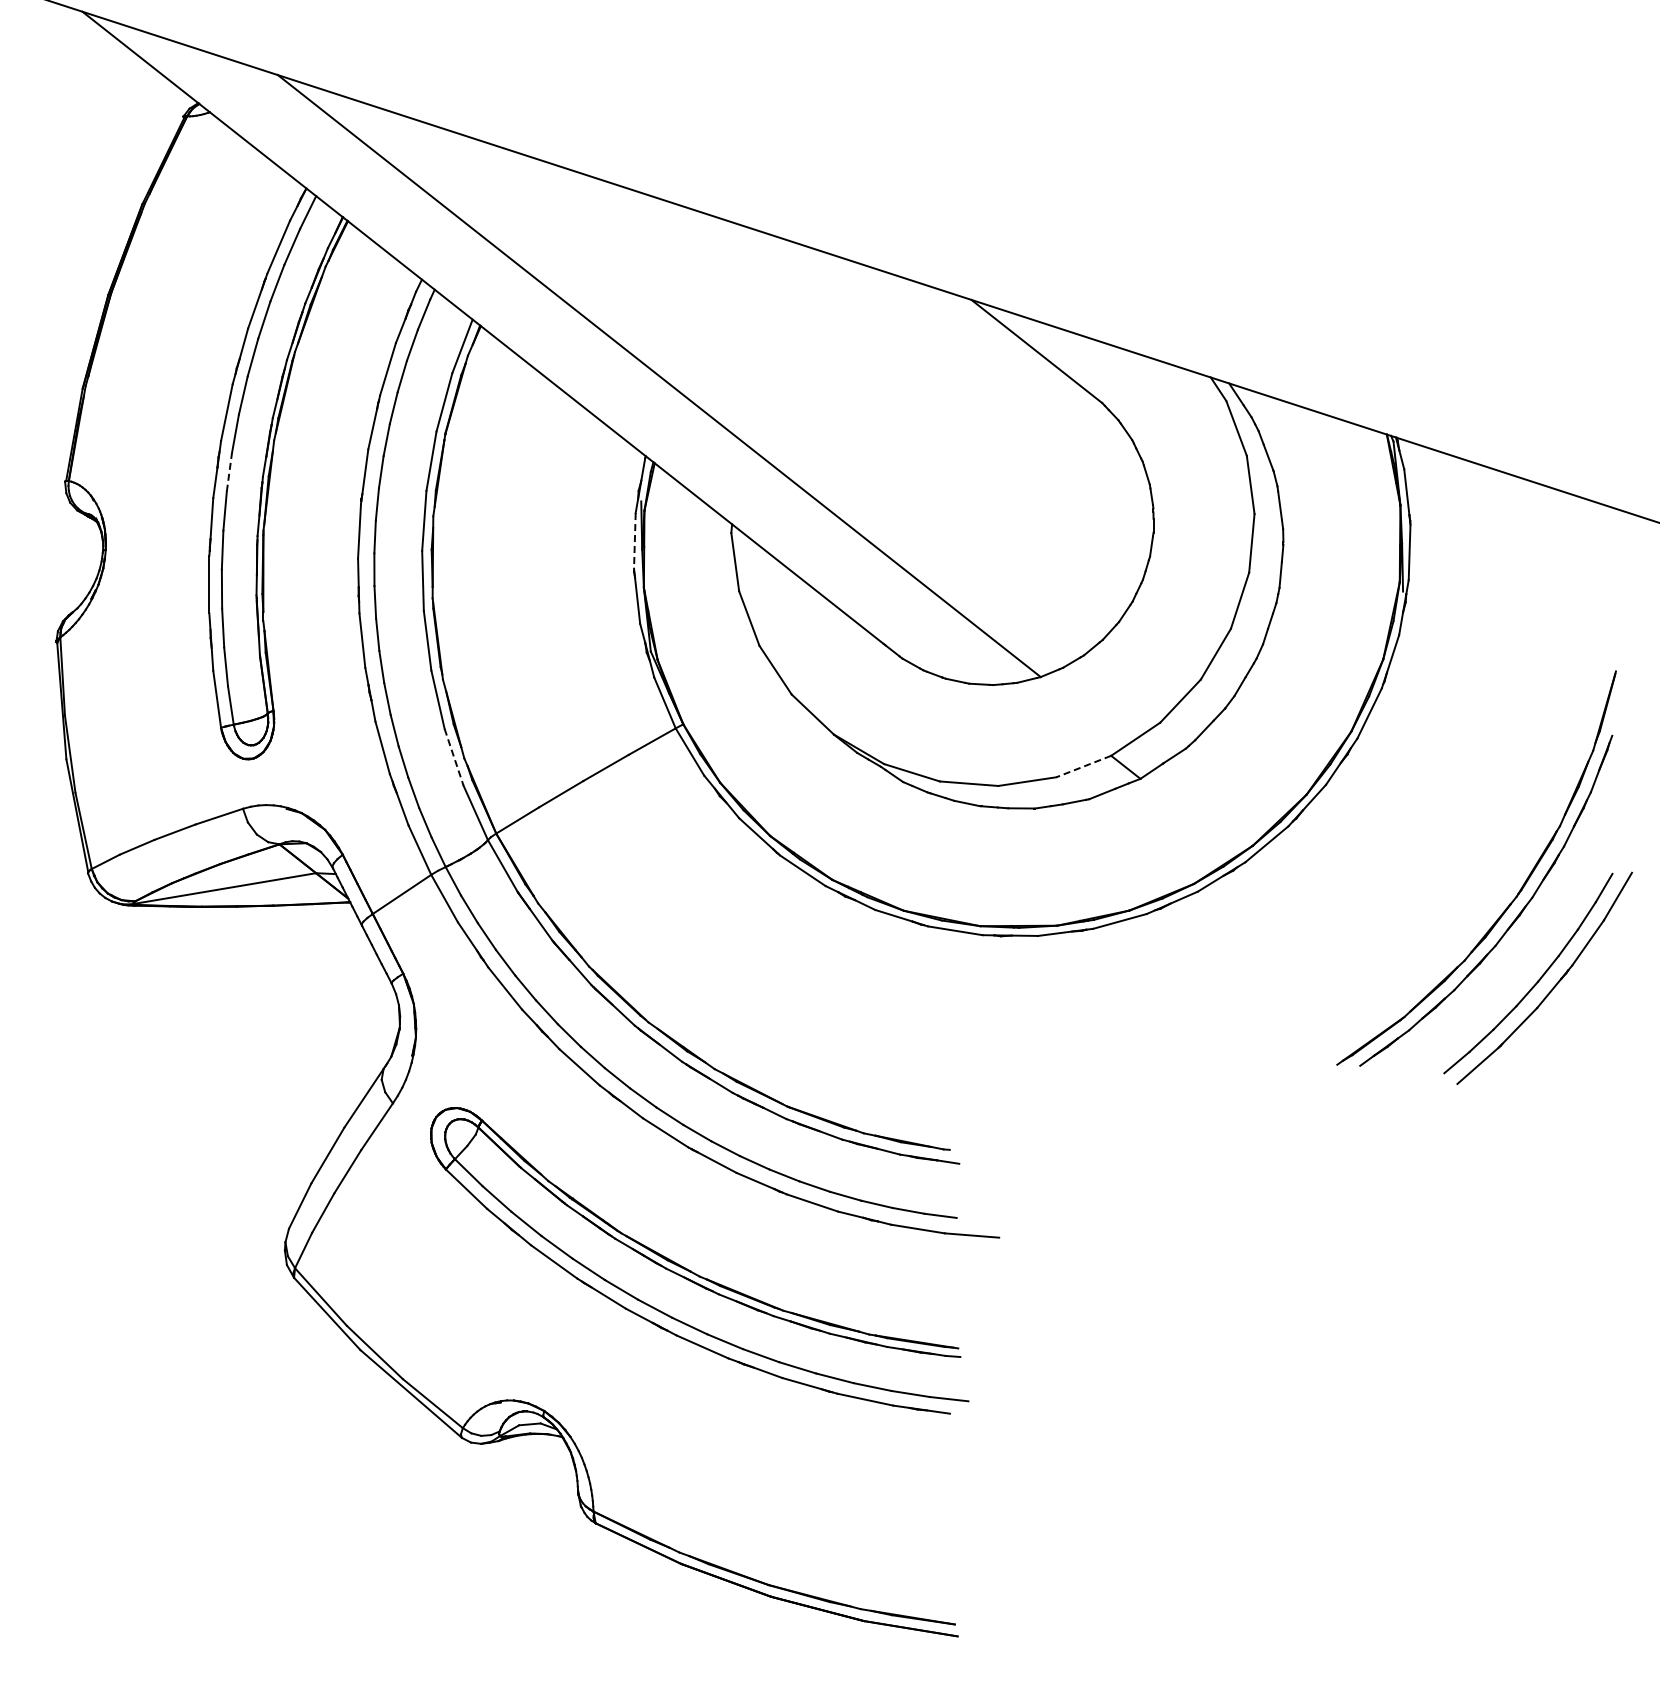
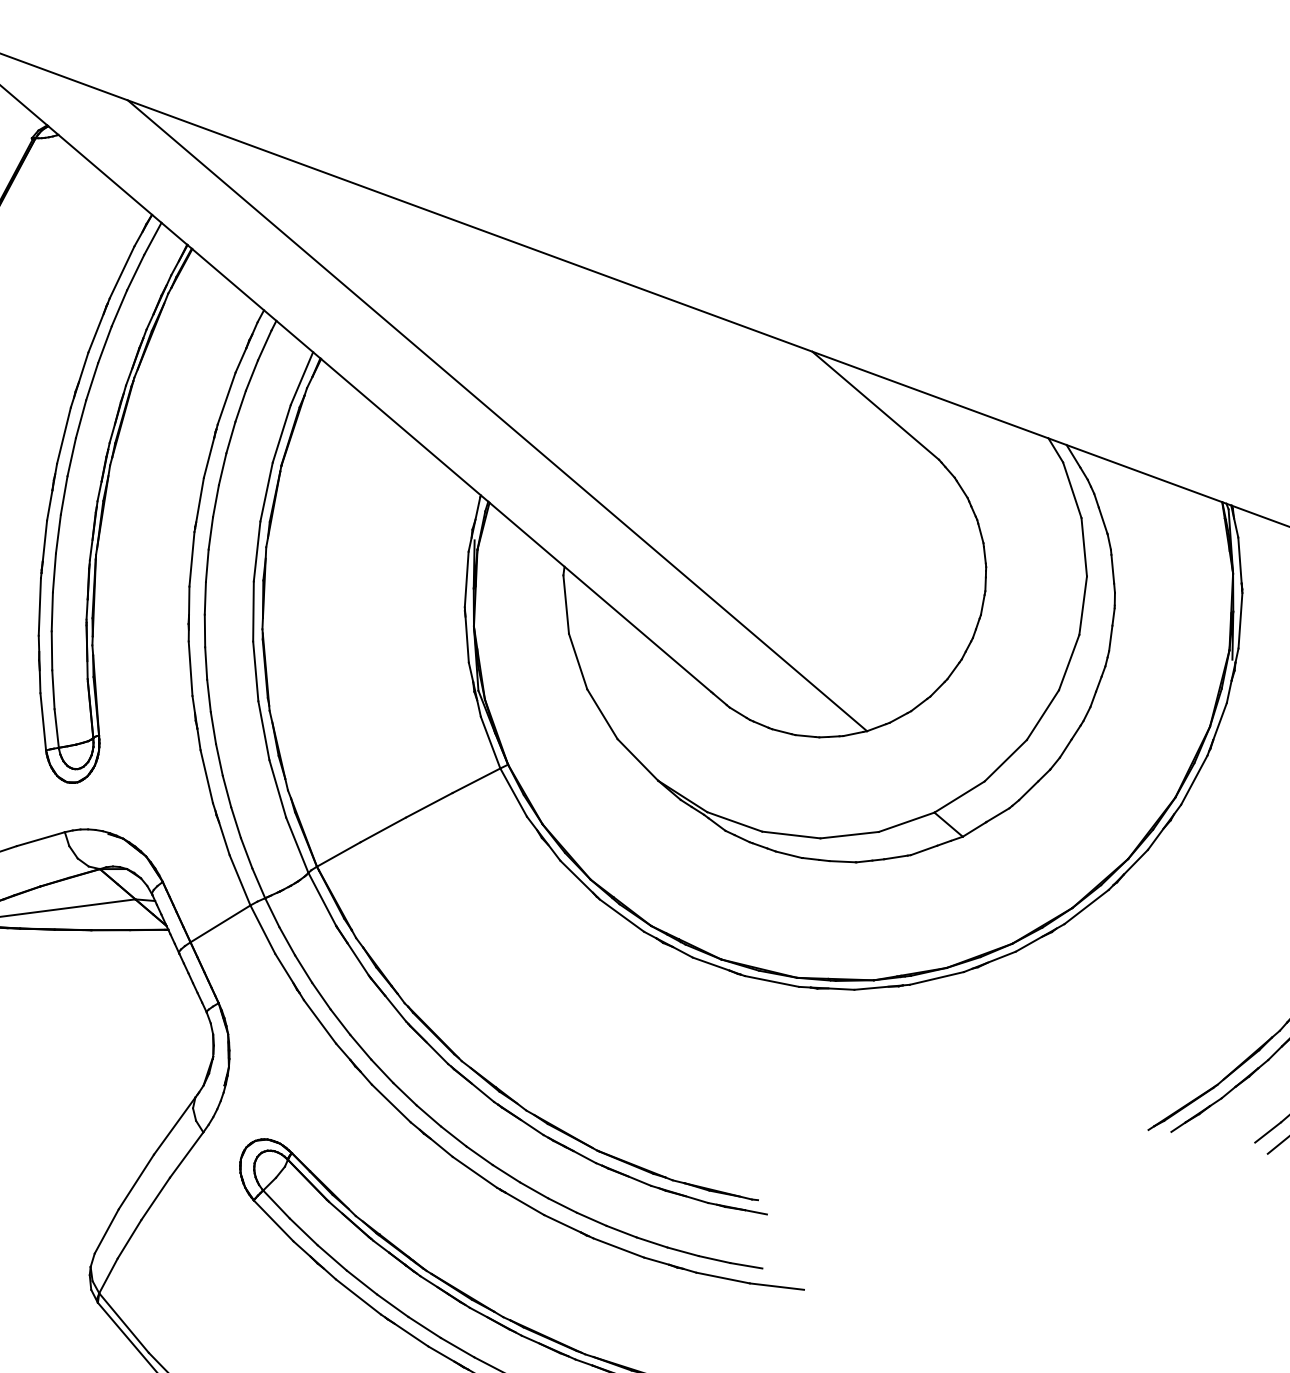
line: (229, 471) -> (64, 494), dashed -> solid
line: (634, 540) -> (466, 579), dashed -> solid
line: (454, 757) -> (278, 789), dashed -> solid
line: (1083, 766) -> (906, 822), dashed -> solid

